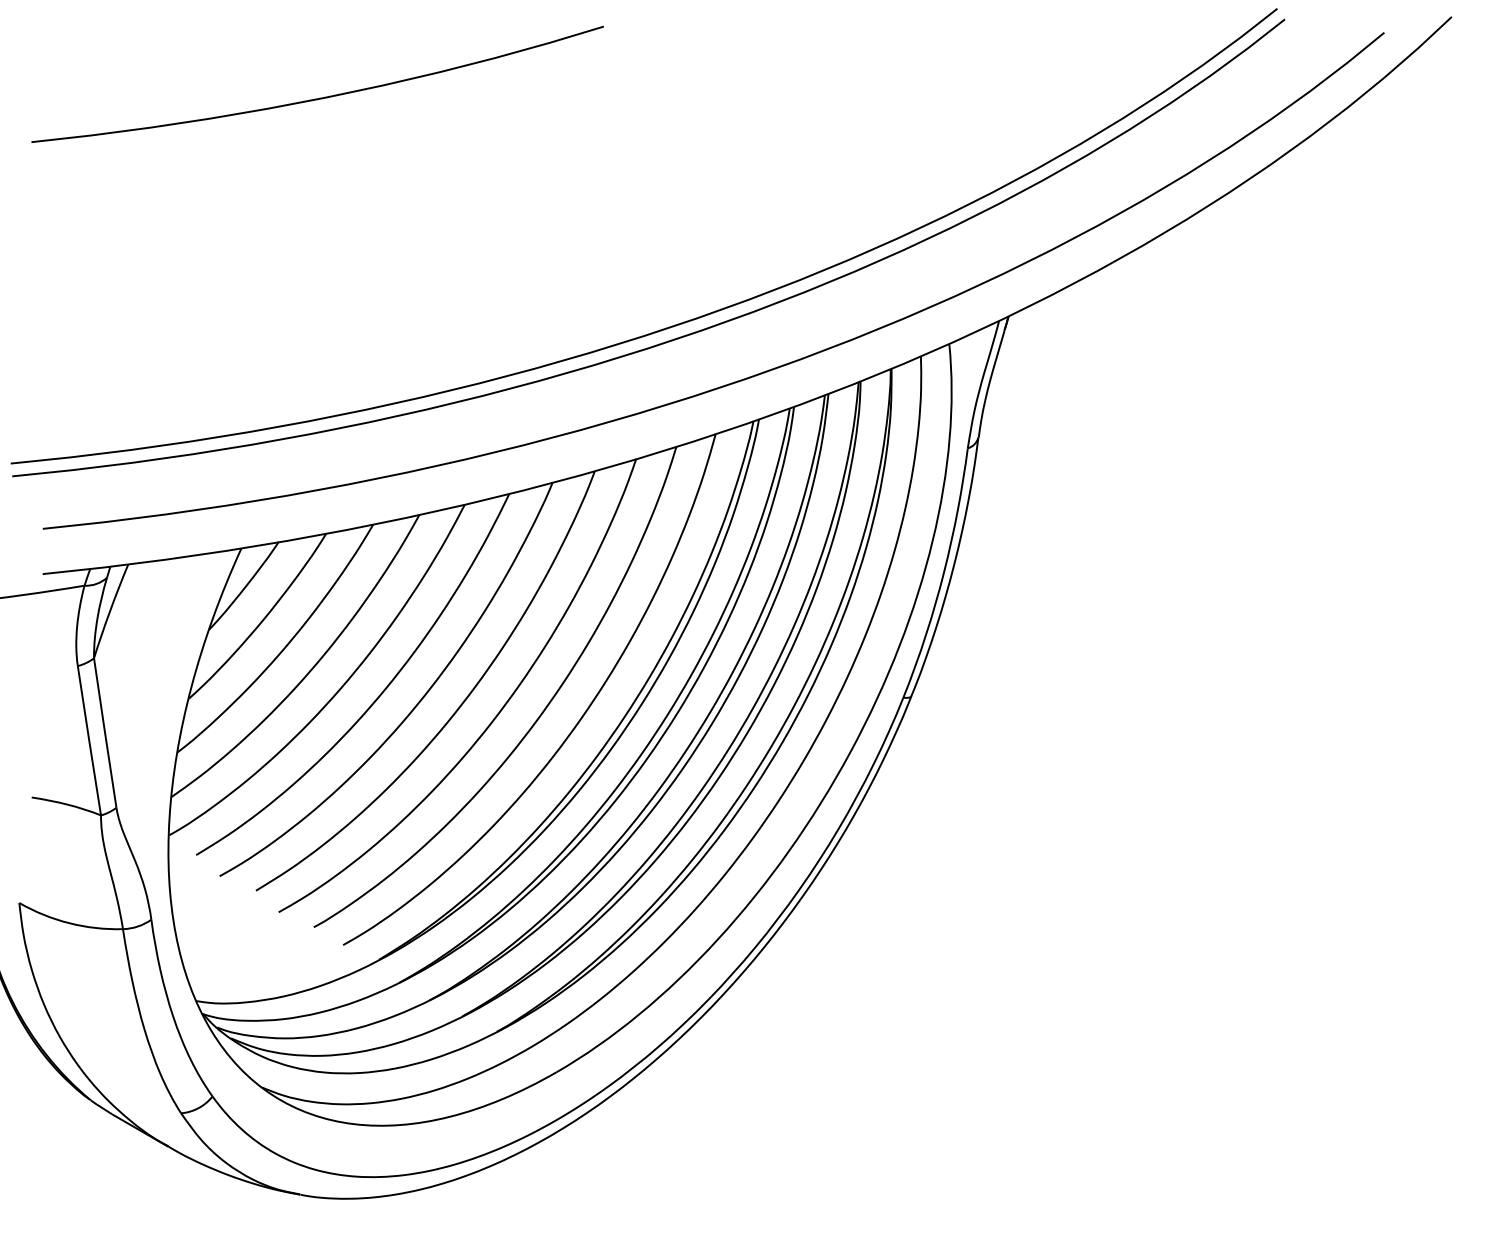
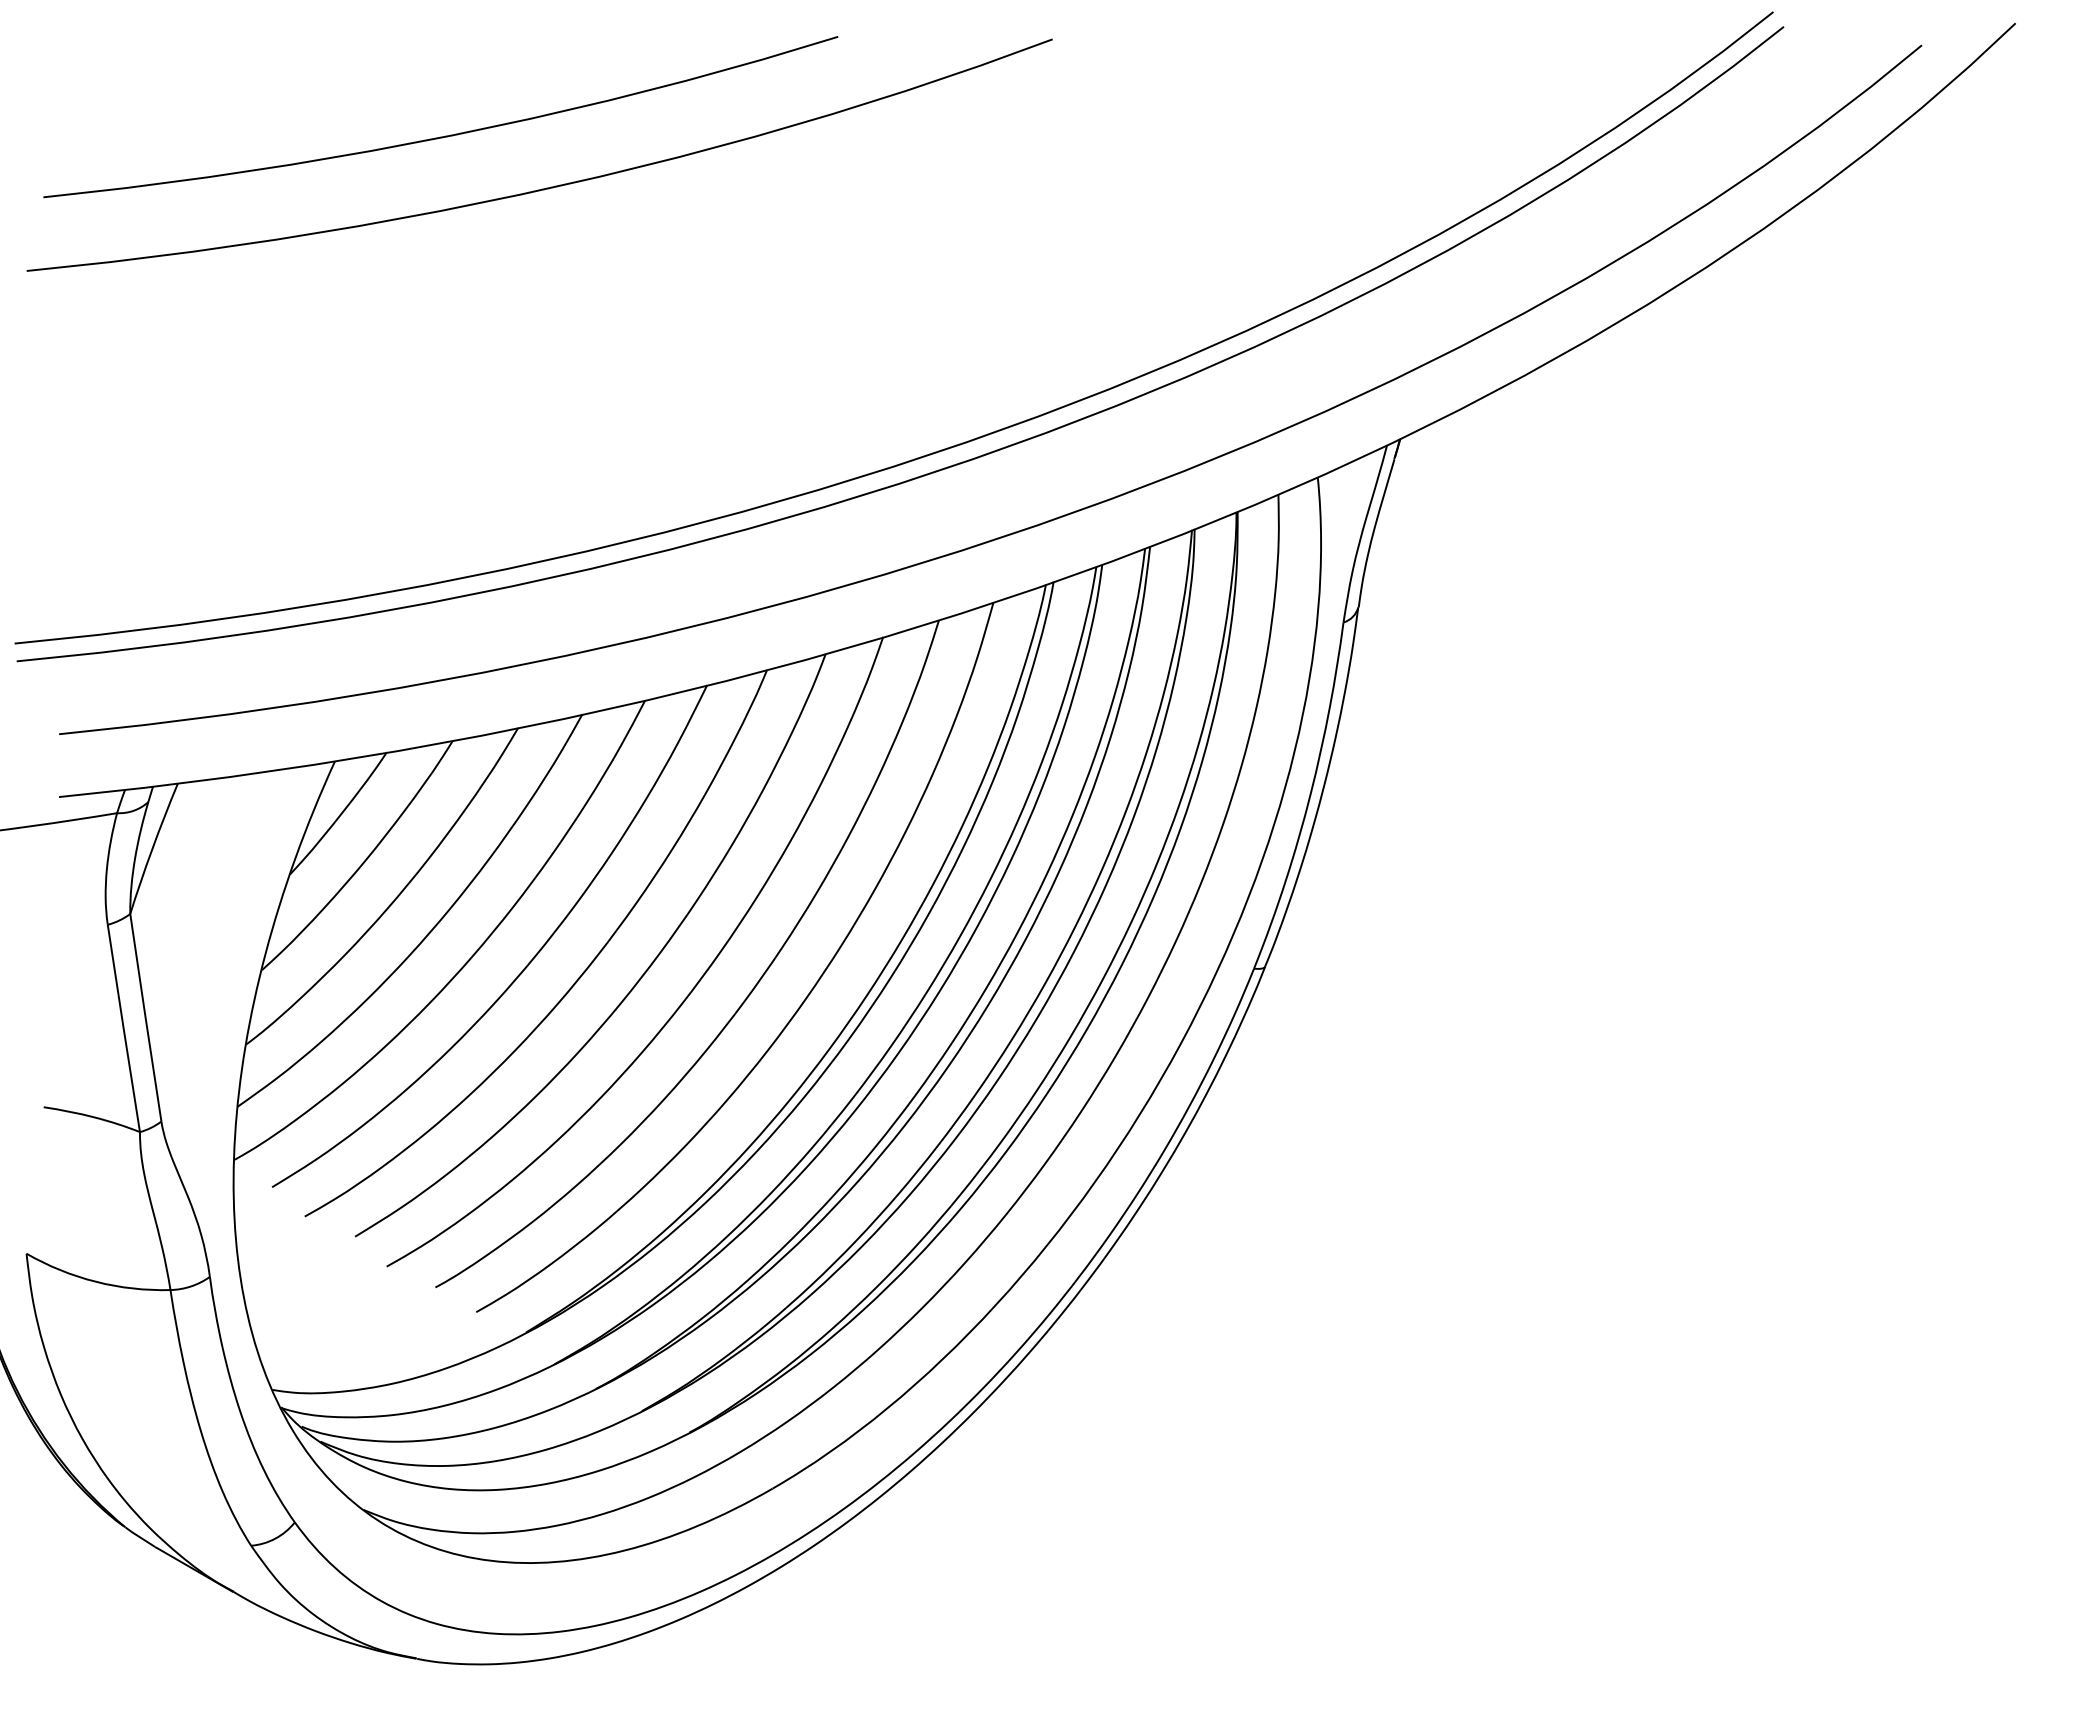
curve: (393, 135) -> (546, 187), added

